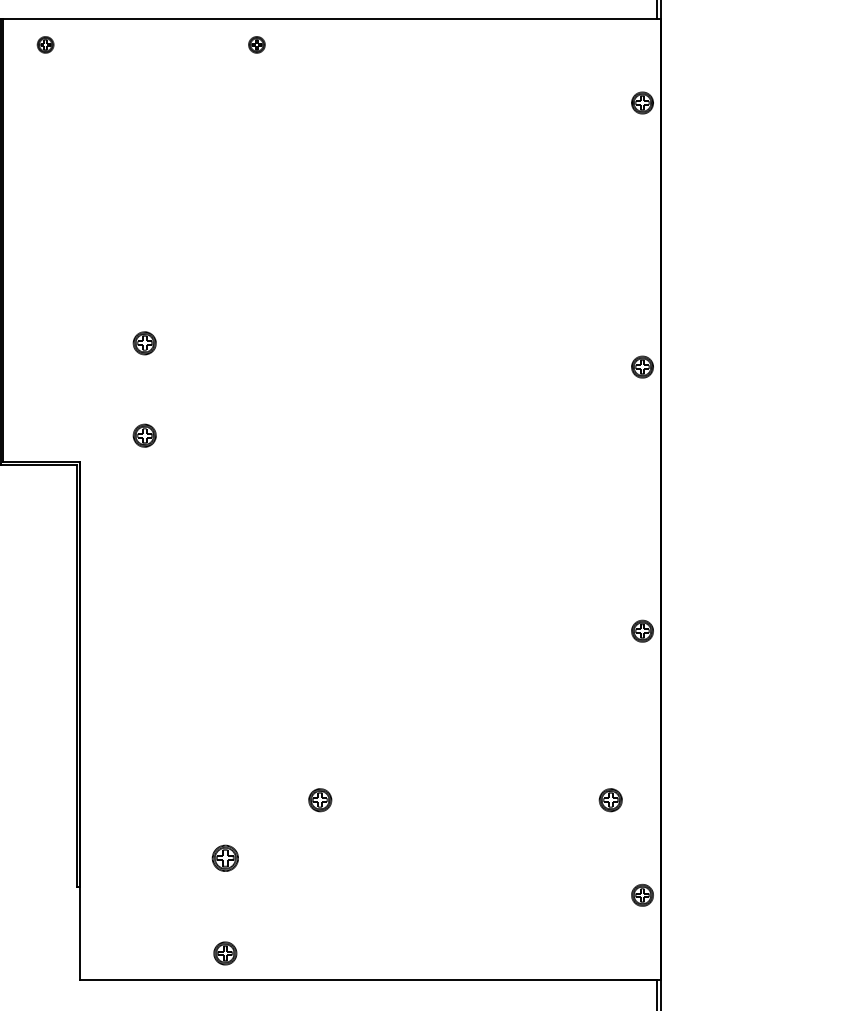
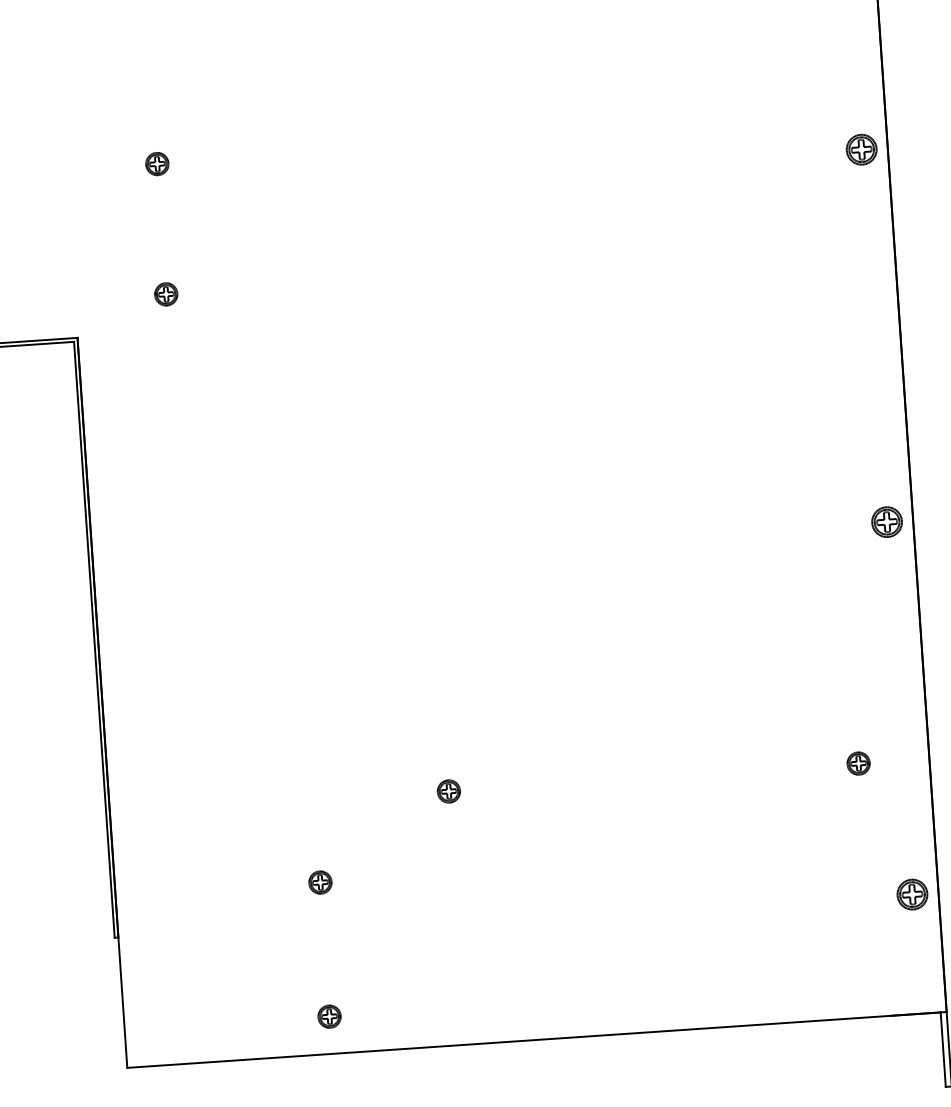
part: (144, 343) -> (157, 164), size x0.71
part: (144, 435) -> (165, 294), size x0.71
part: (320, 800) -> (449, 791), size x0.71
part: (610, 800) -> (858, 763), size x0.71
part: (224, 858) -> (319, 882), size x0.62
part: (224, 953) -> (328, 1016), size x0.71

